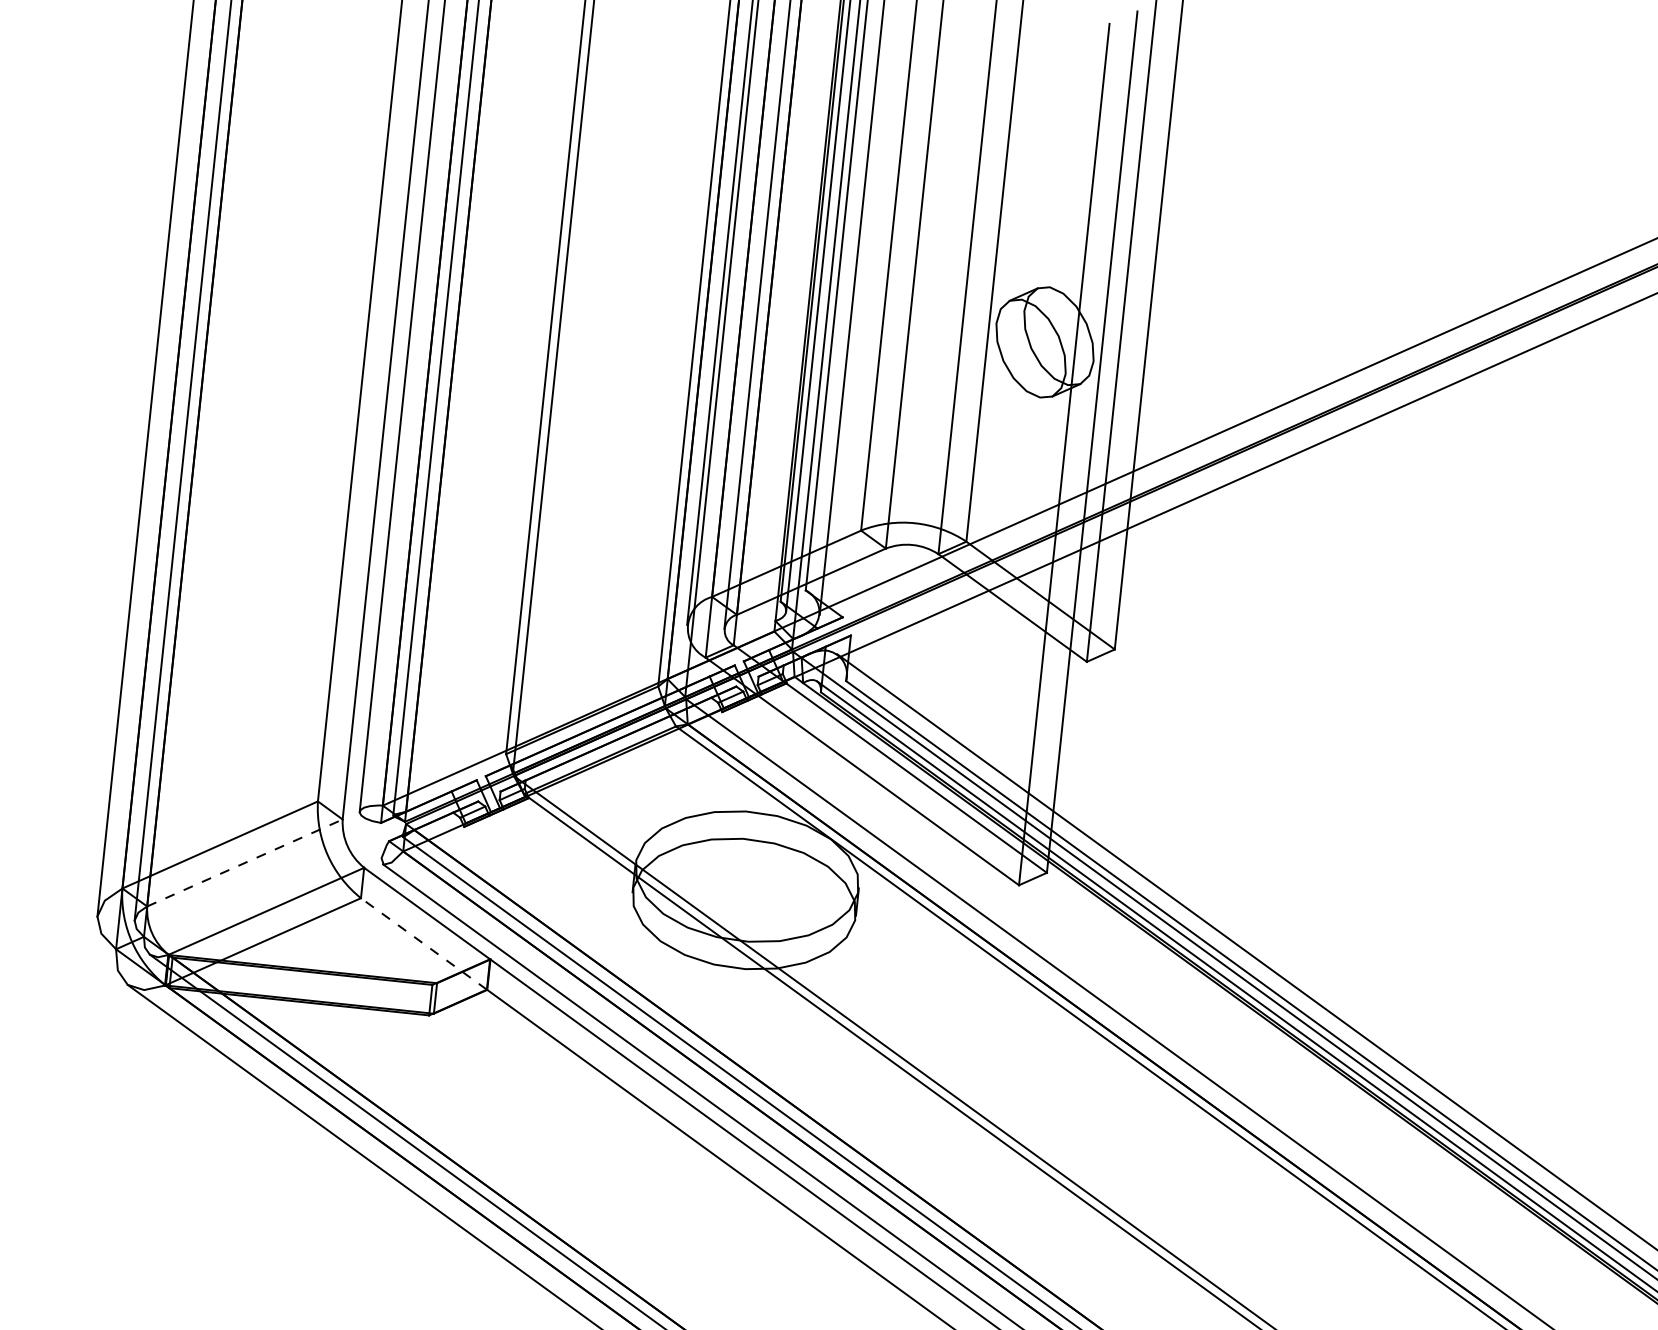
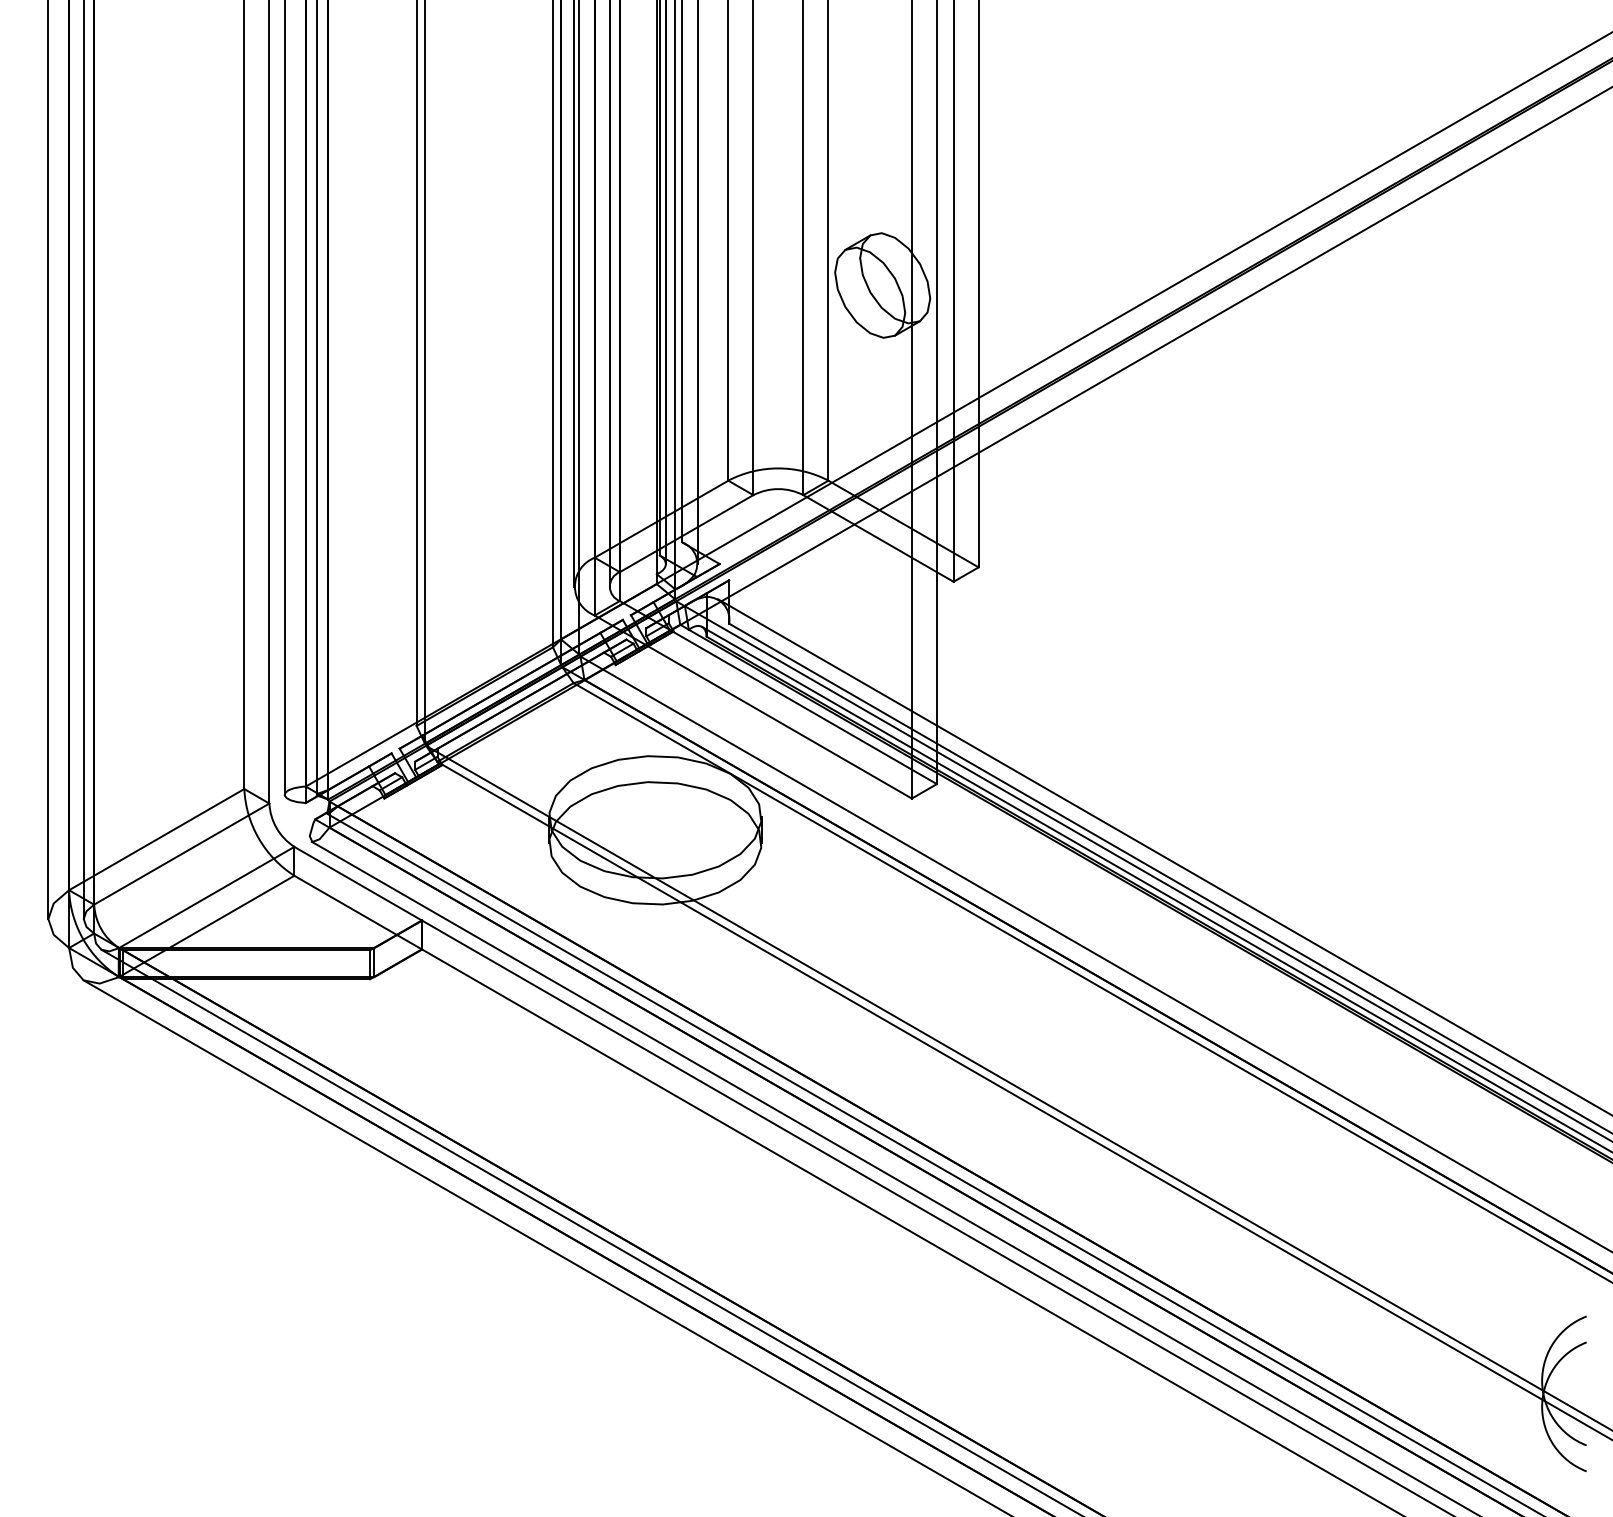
line: (245, 862) -> (182, 853), dashed -> solid
line: (424, 943) -> (358, 912), dashed -> solid

